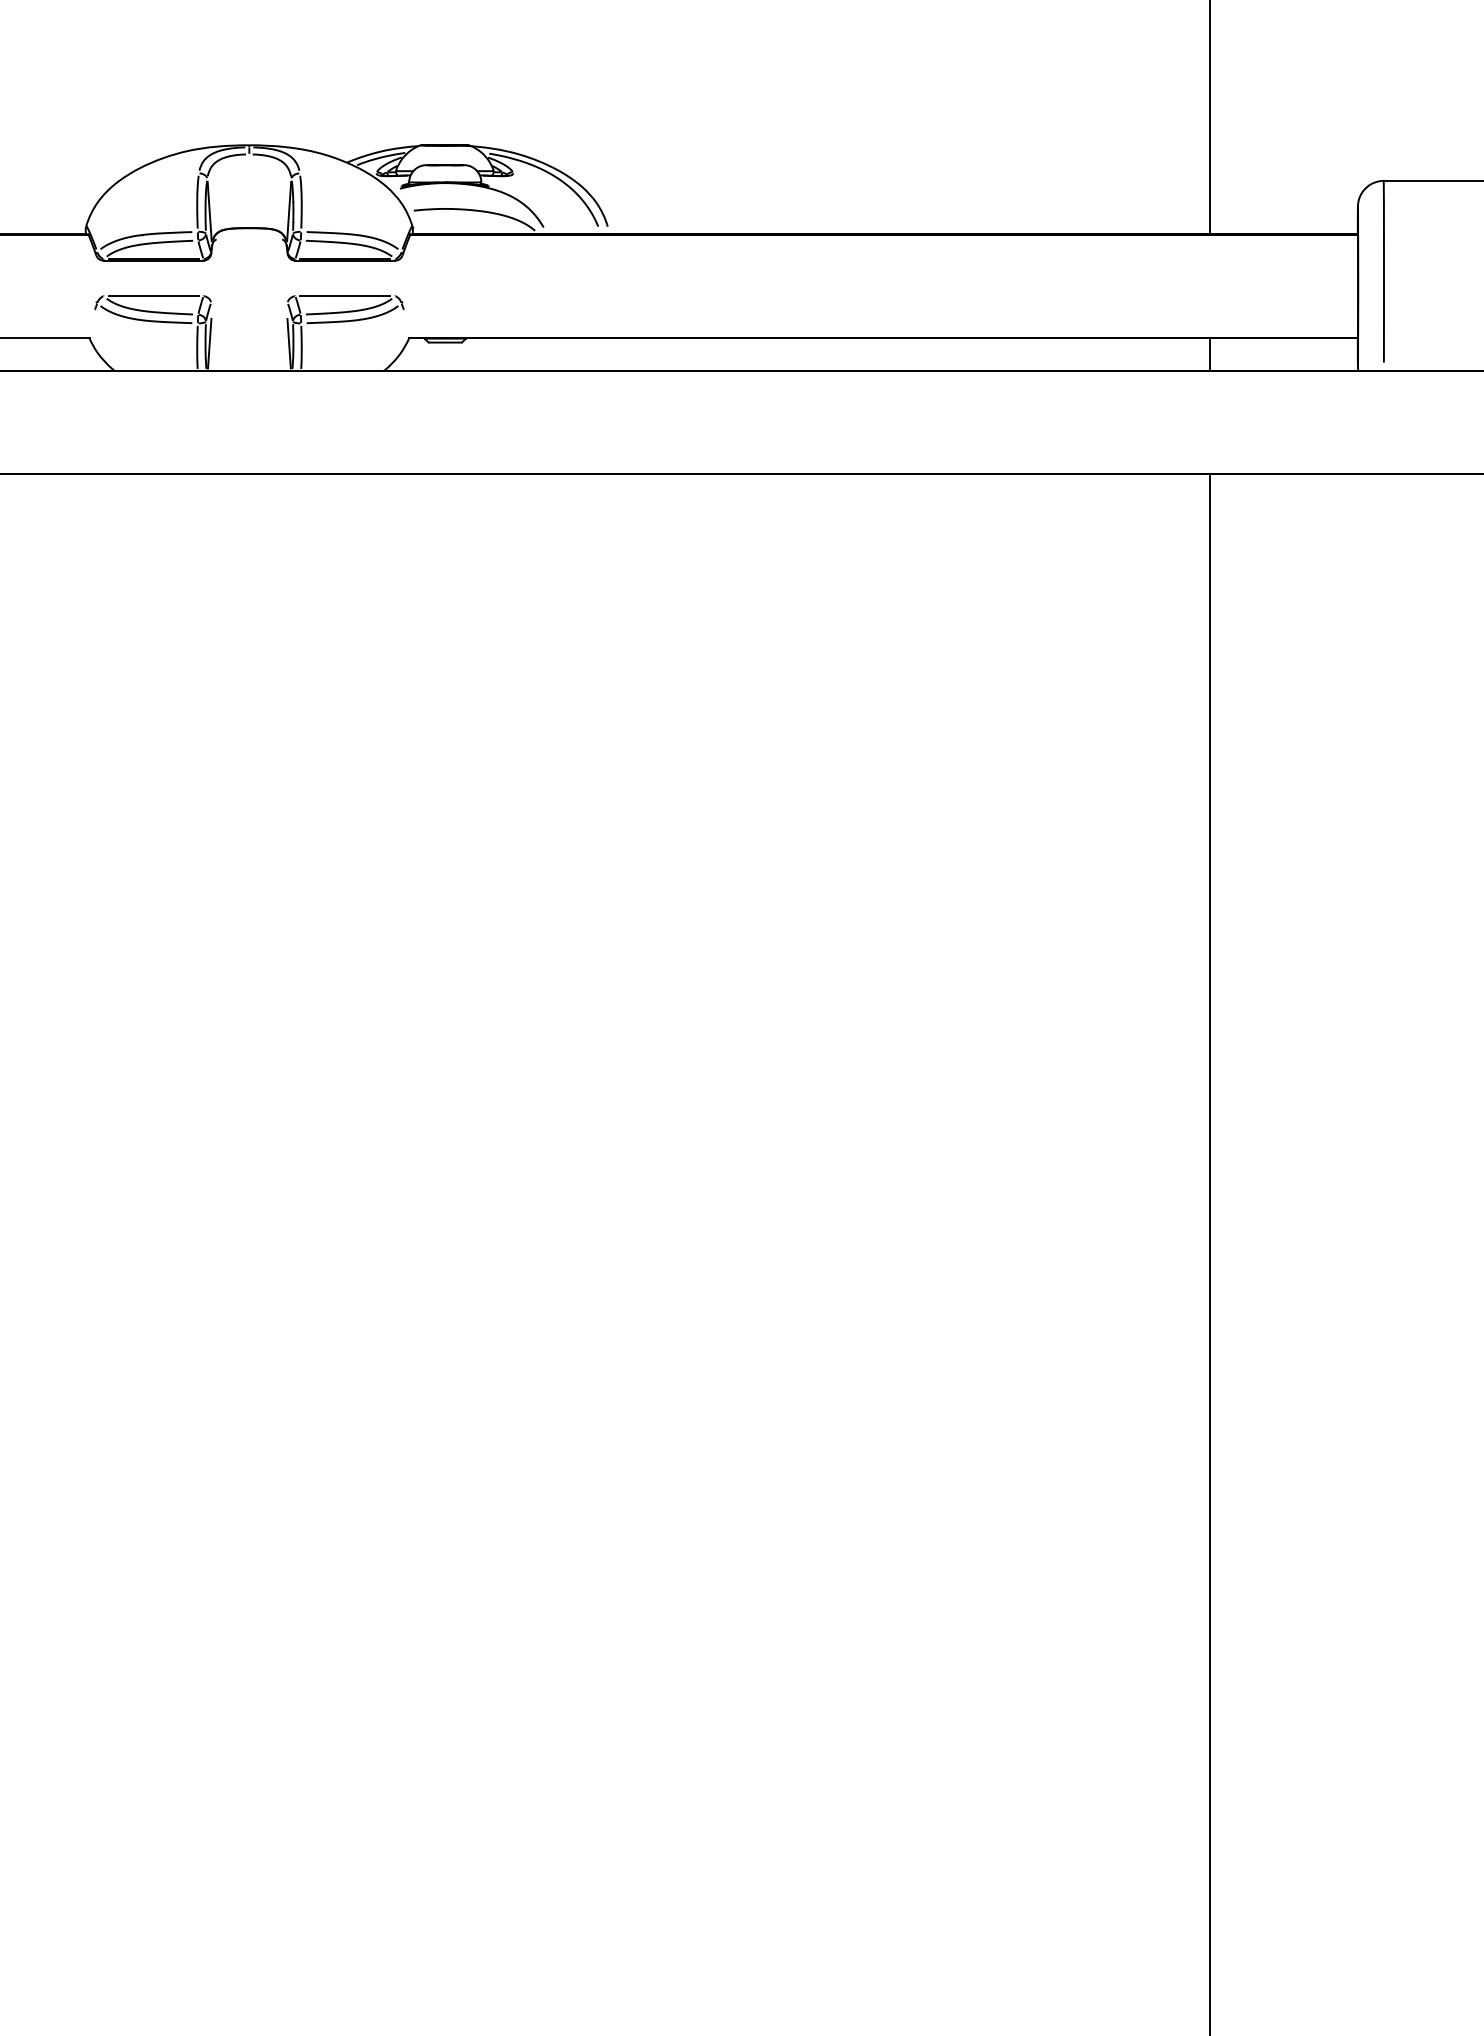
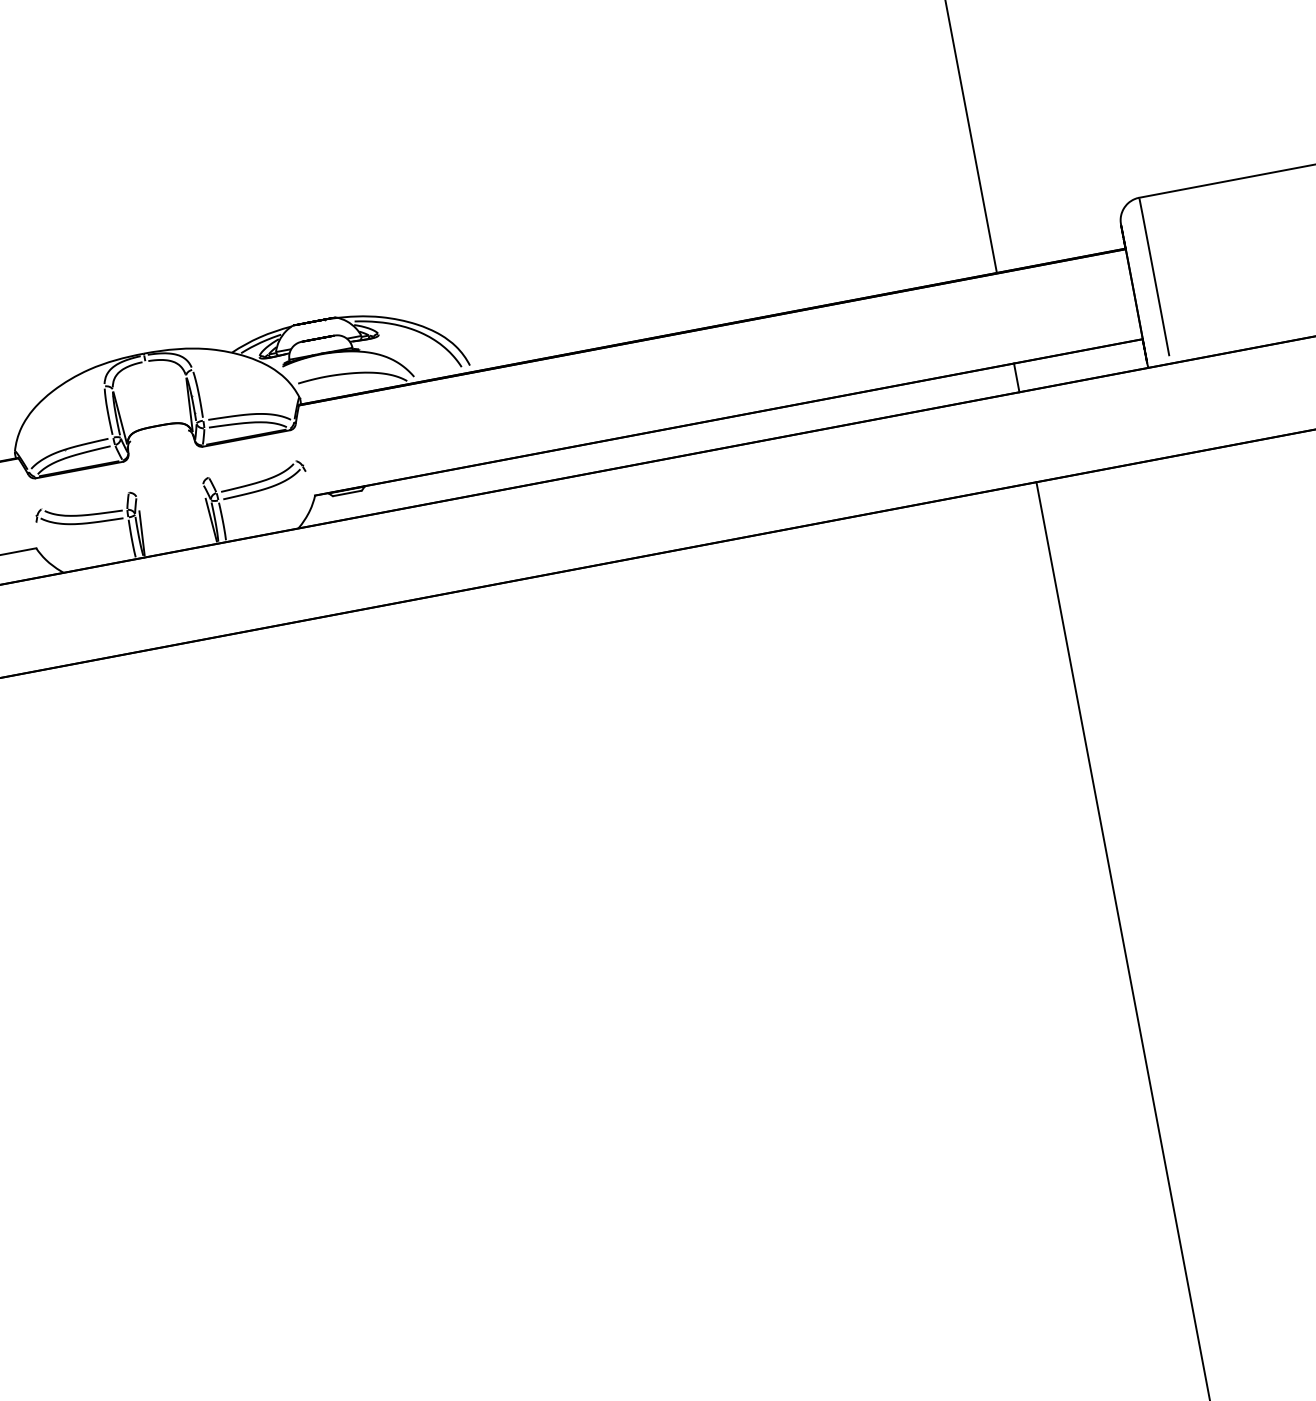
line: (153, 296) -> (85, 501), removed
line: (345, 296) -> (252, 469), removed

